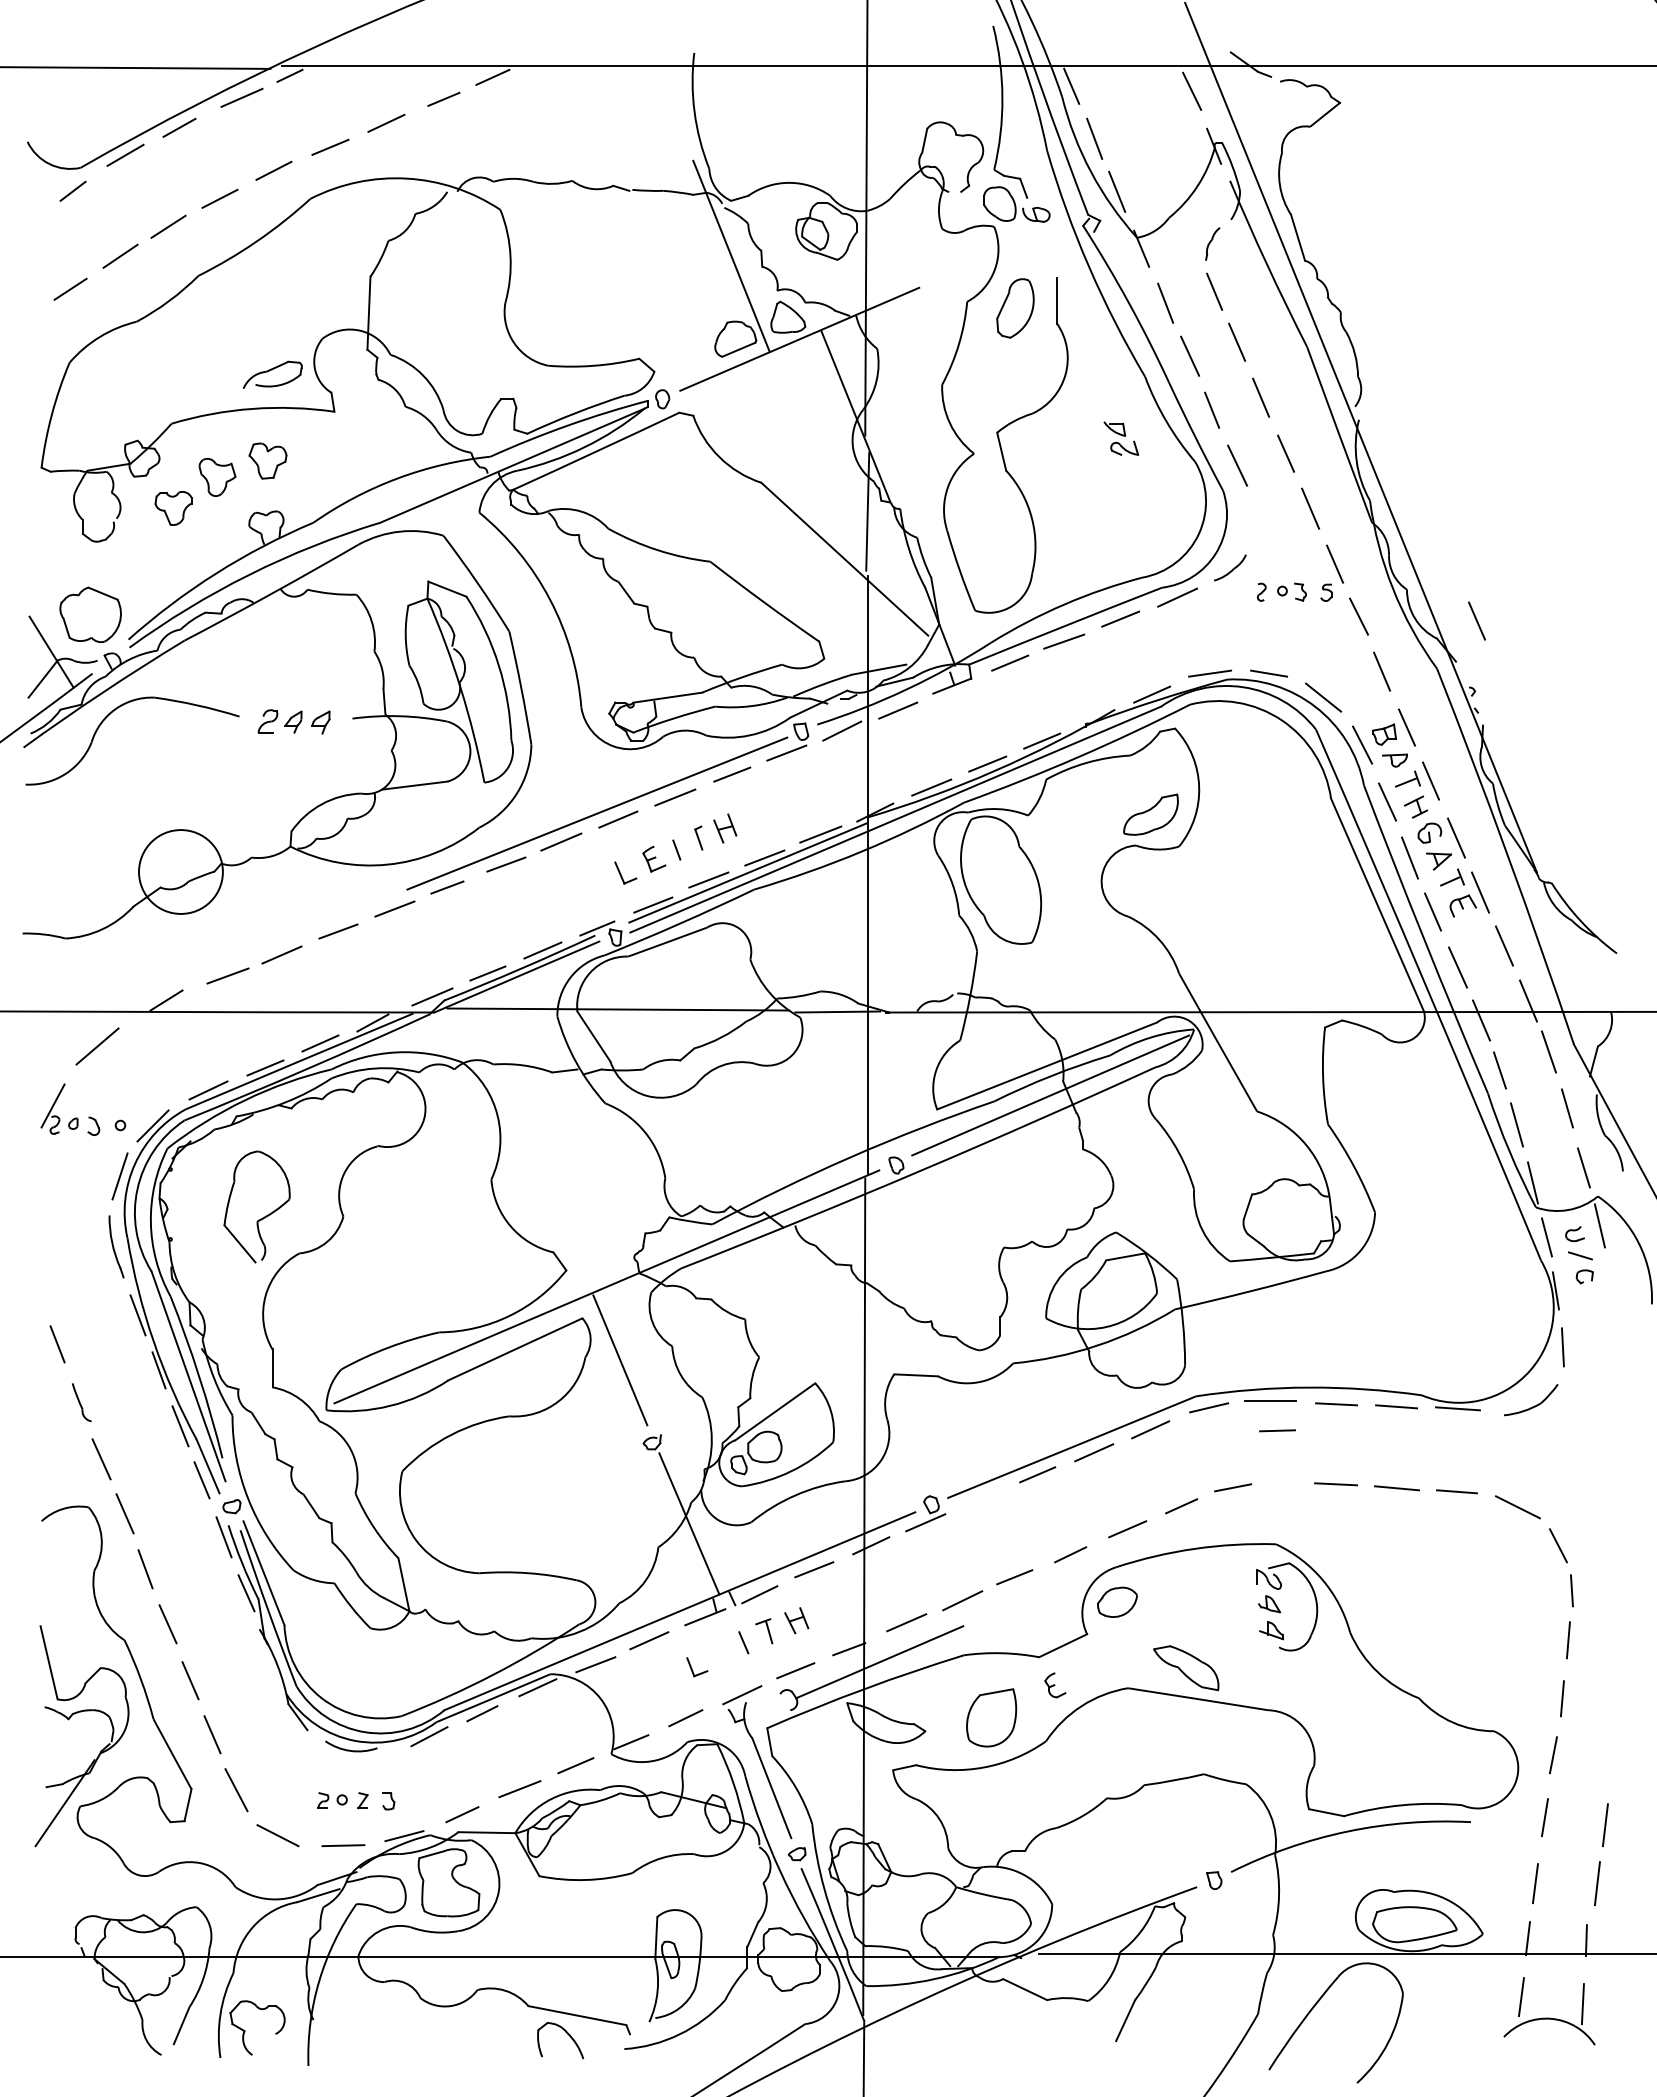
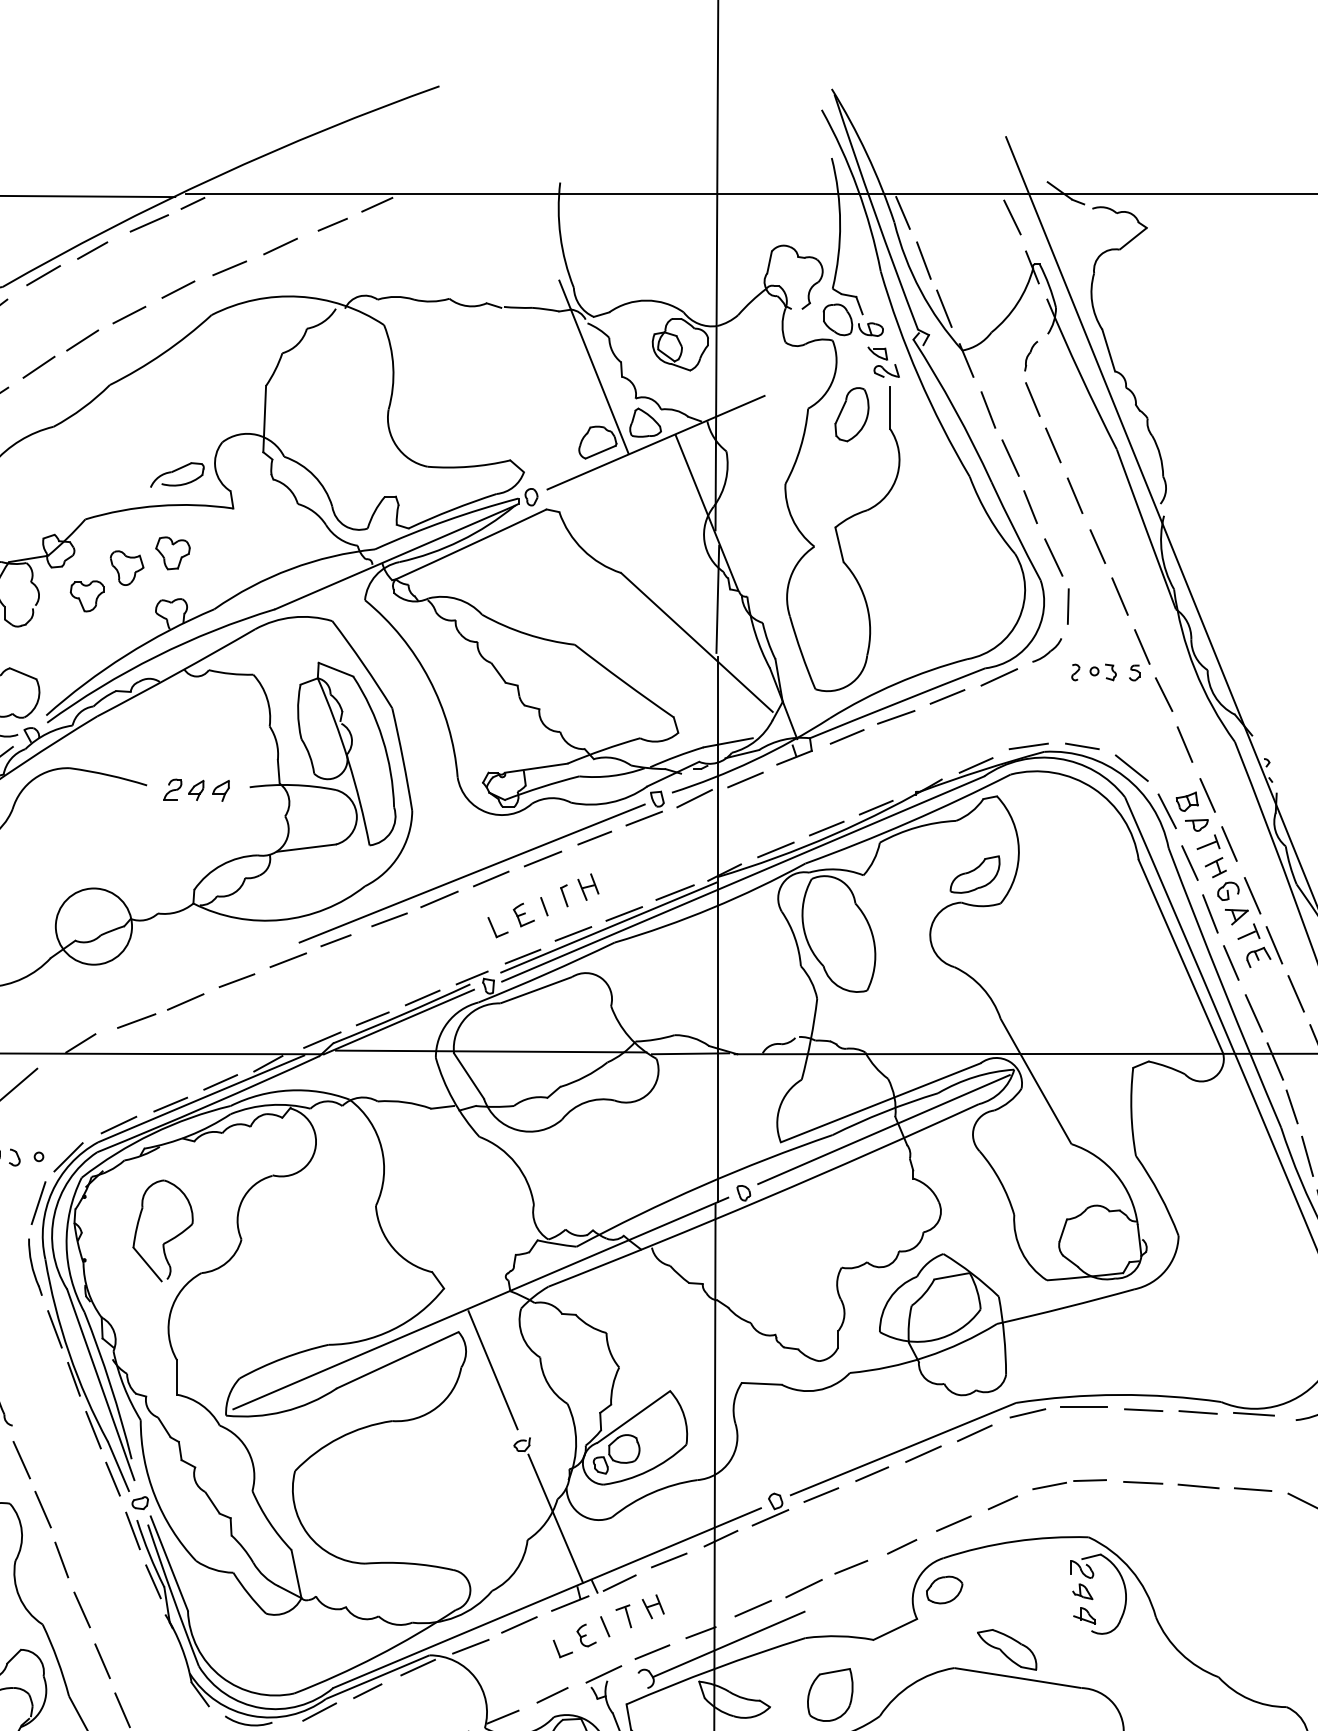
part: (1121, 438) -> (883, 362), moved
line: (1253, 519) -> (1068, 606), added
line: (1476, 620) -> (1270, 698), removed
line: (1277, 1430) -> (1090, 1480), moved
line: (981, 1497) -> (821, 1494), added
part: (1055, 1685) -> (586, 1635), moved

